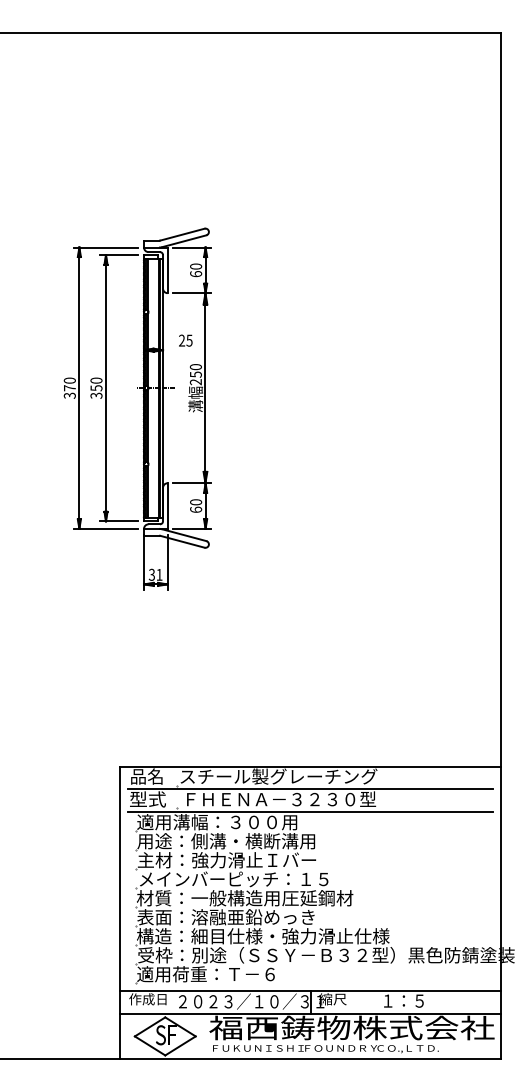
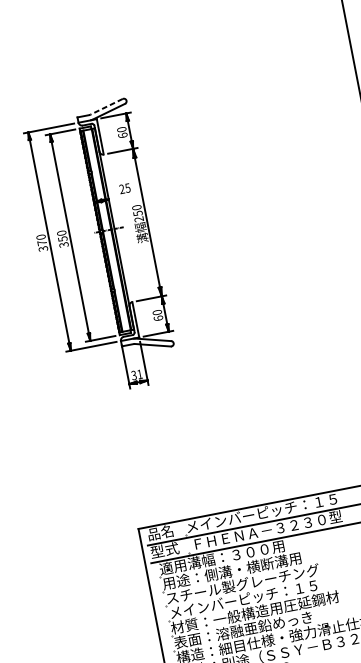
line: (182, 234) -> (106, 106), solid -> dashed
text: (278, 776) -> (262, 512), スチール製グレーチング -> メインバーピッチ：１５
text: (236, 860) -> (242, 584), 主材：強力滑止Ｉバー -> スチール製グレーチング

